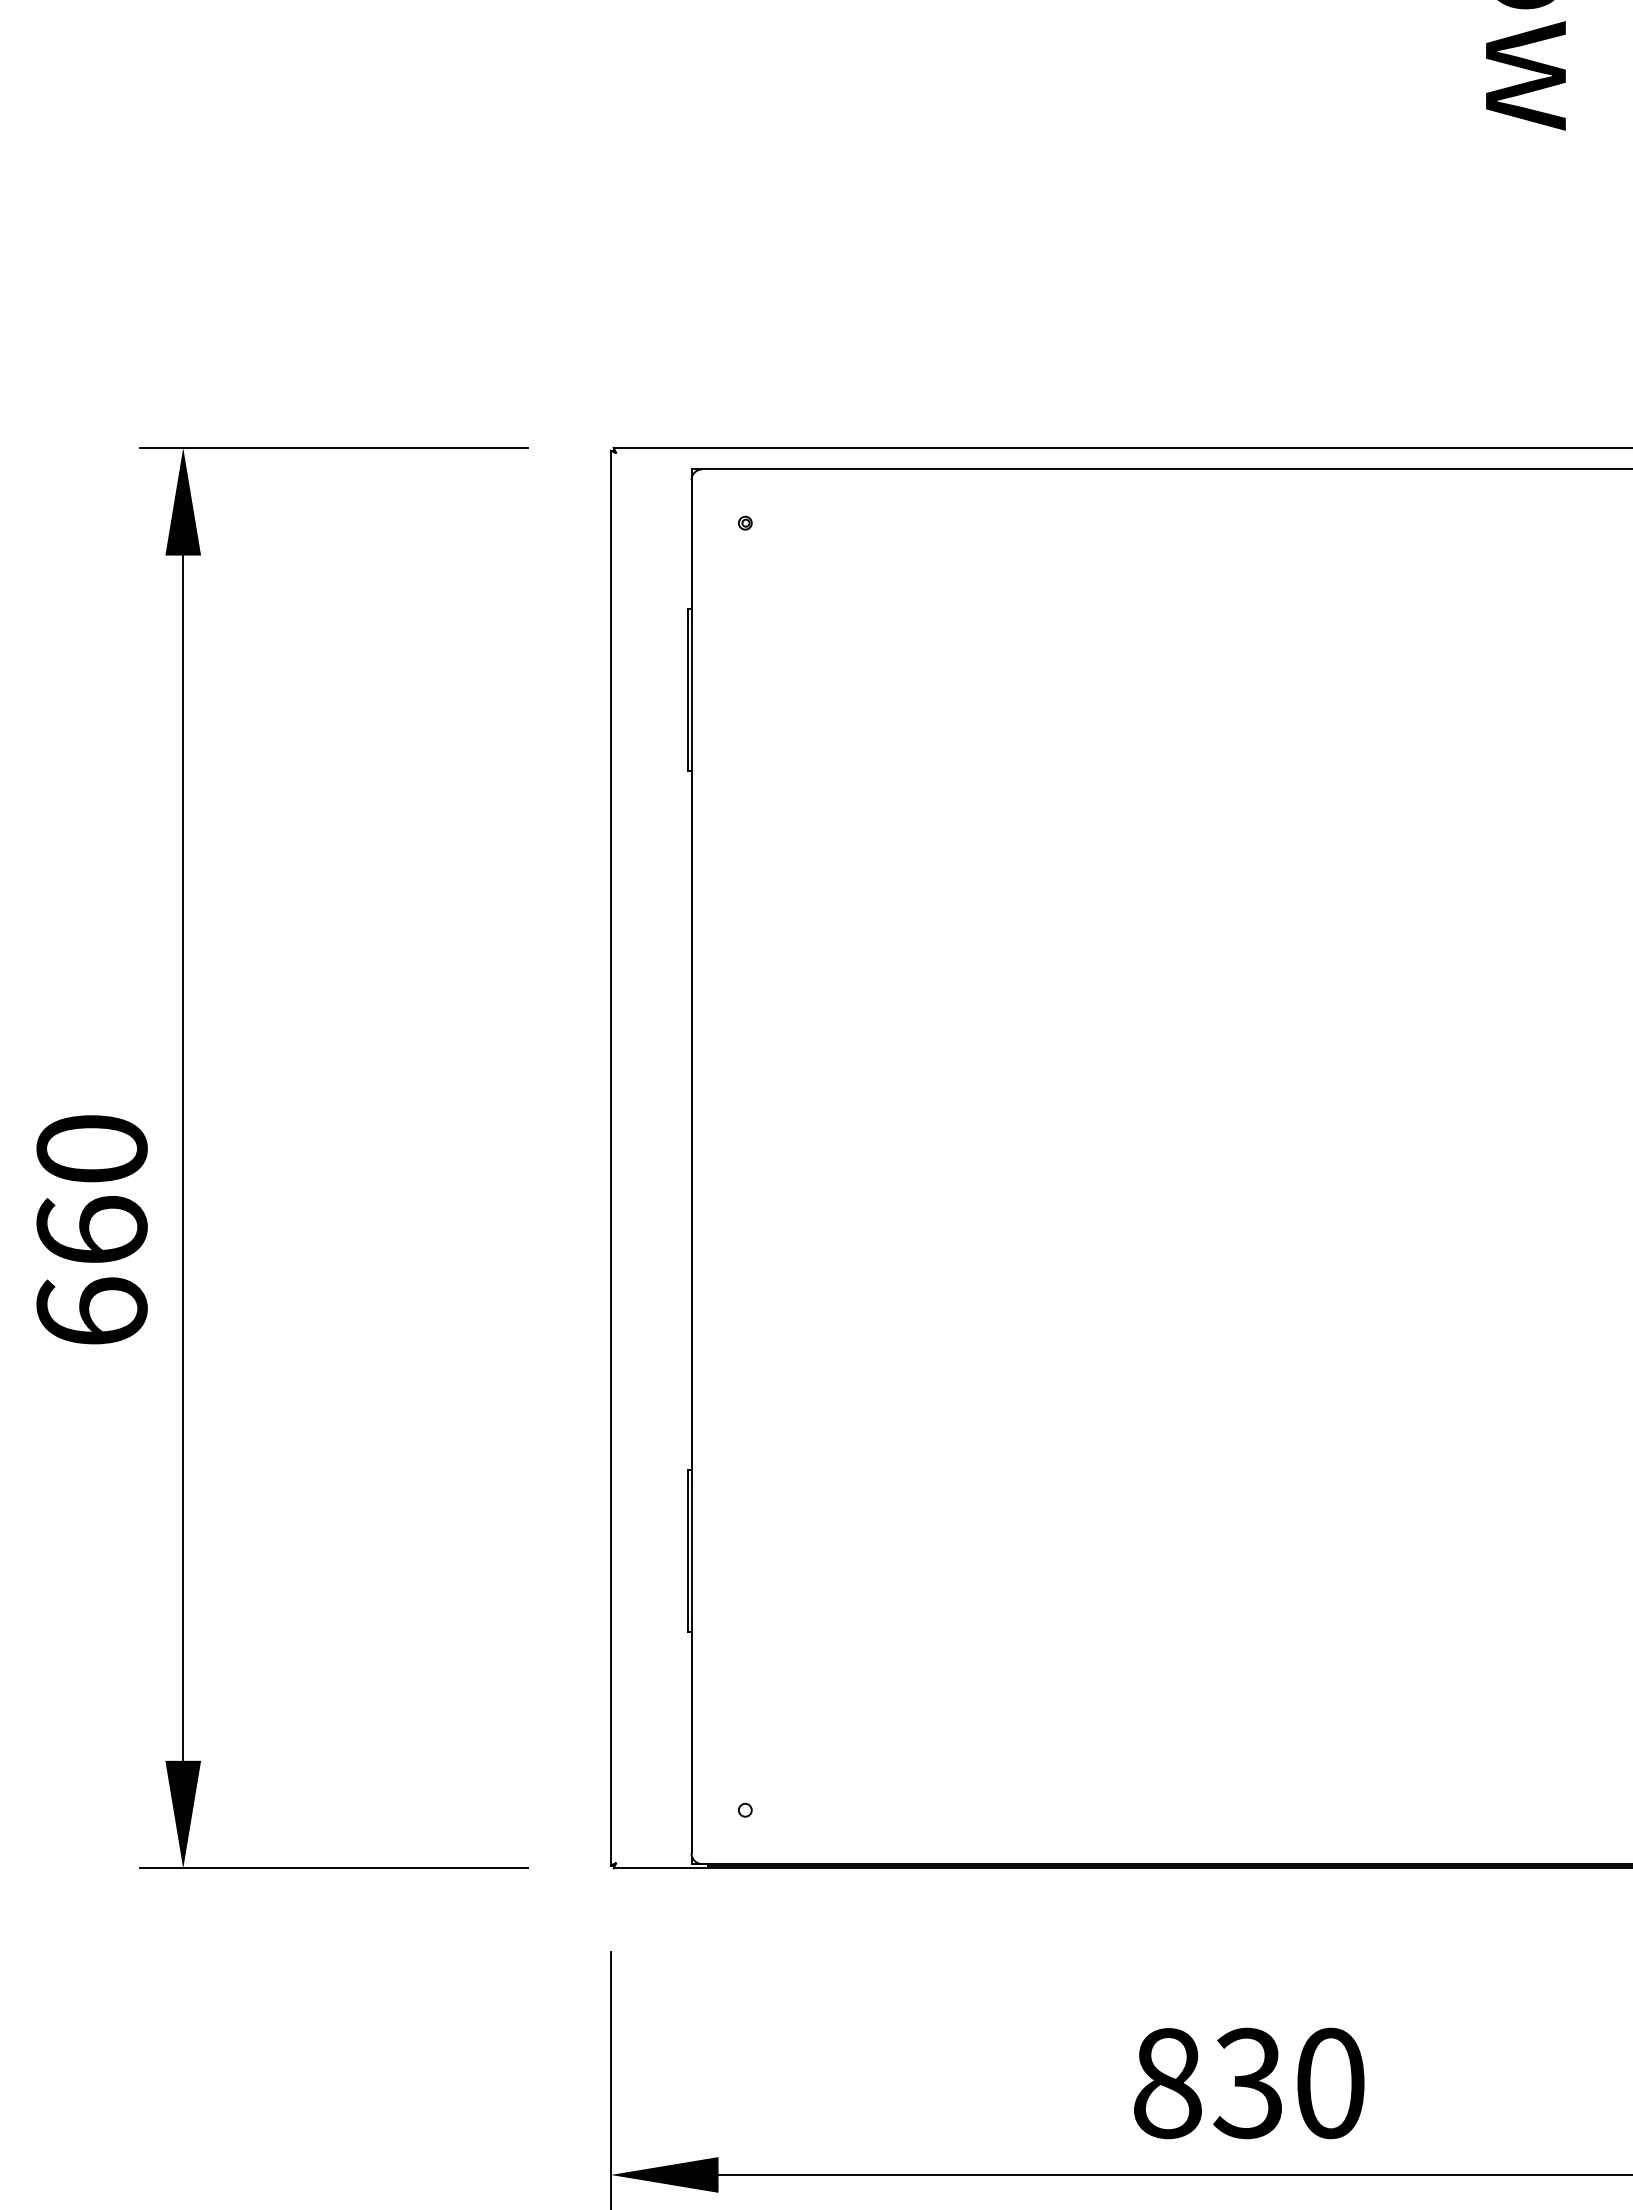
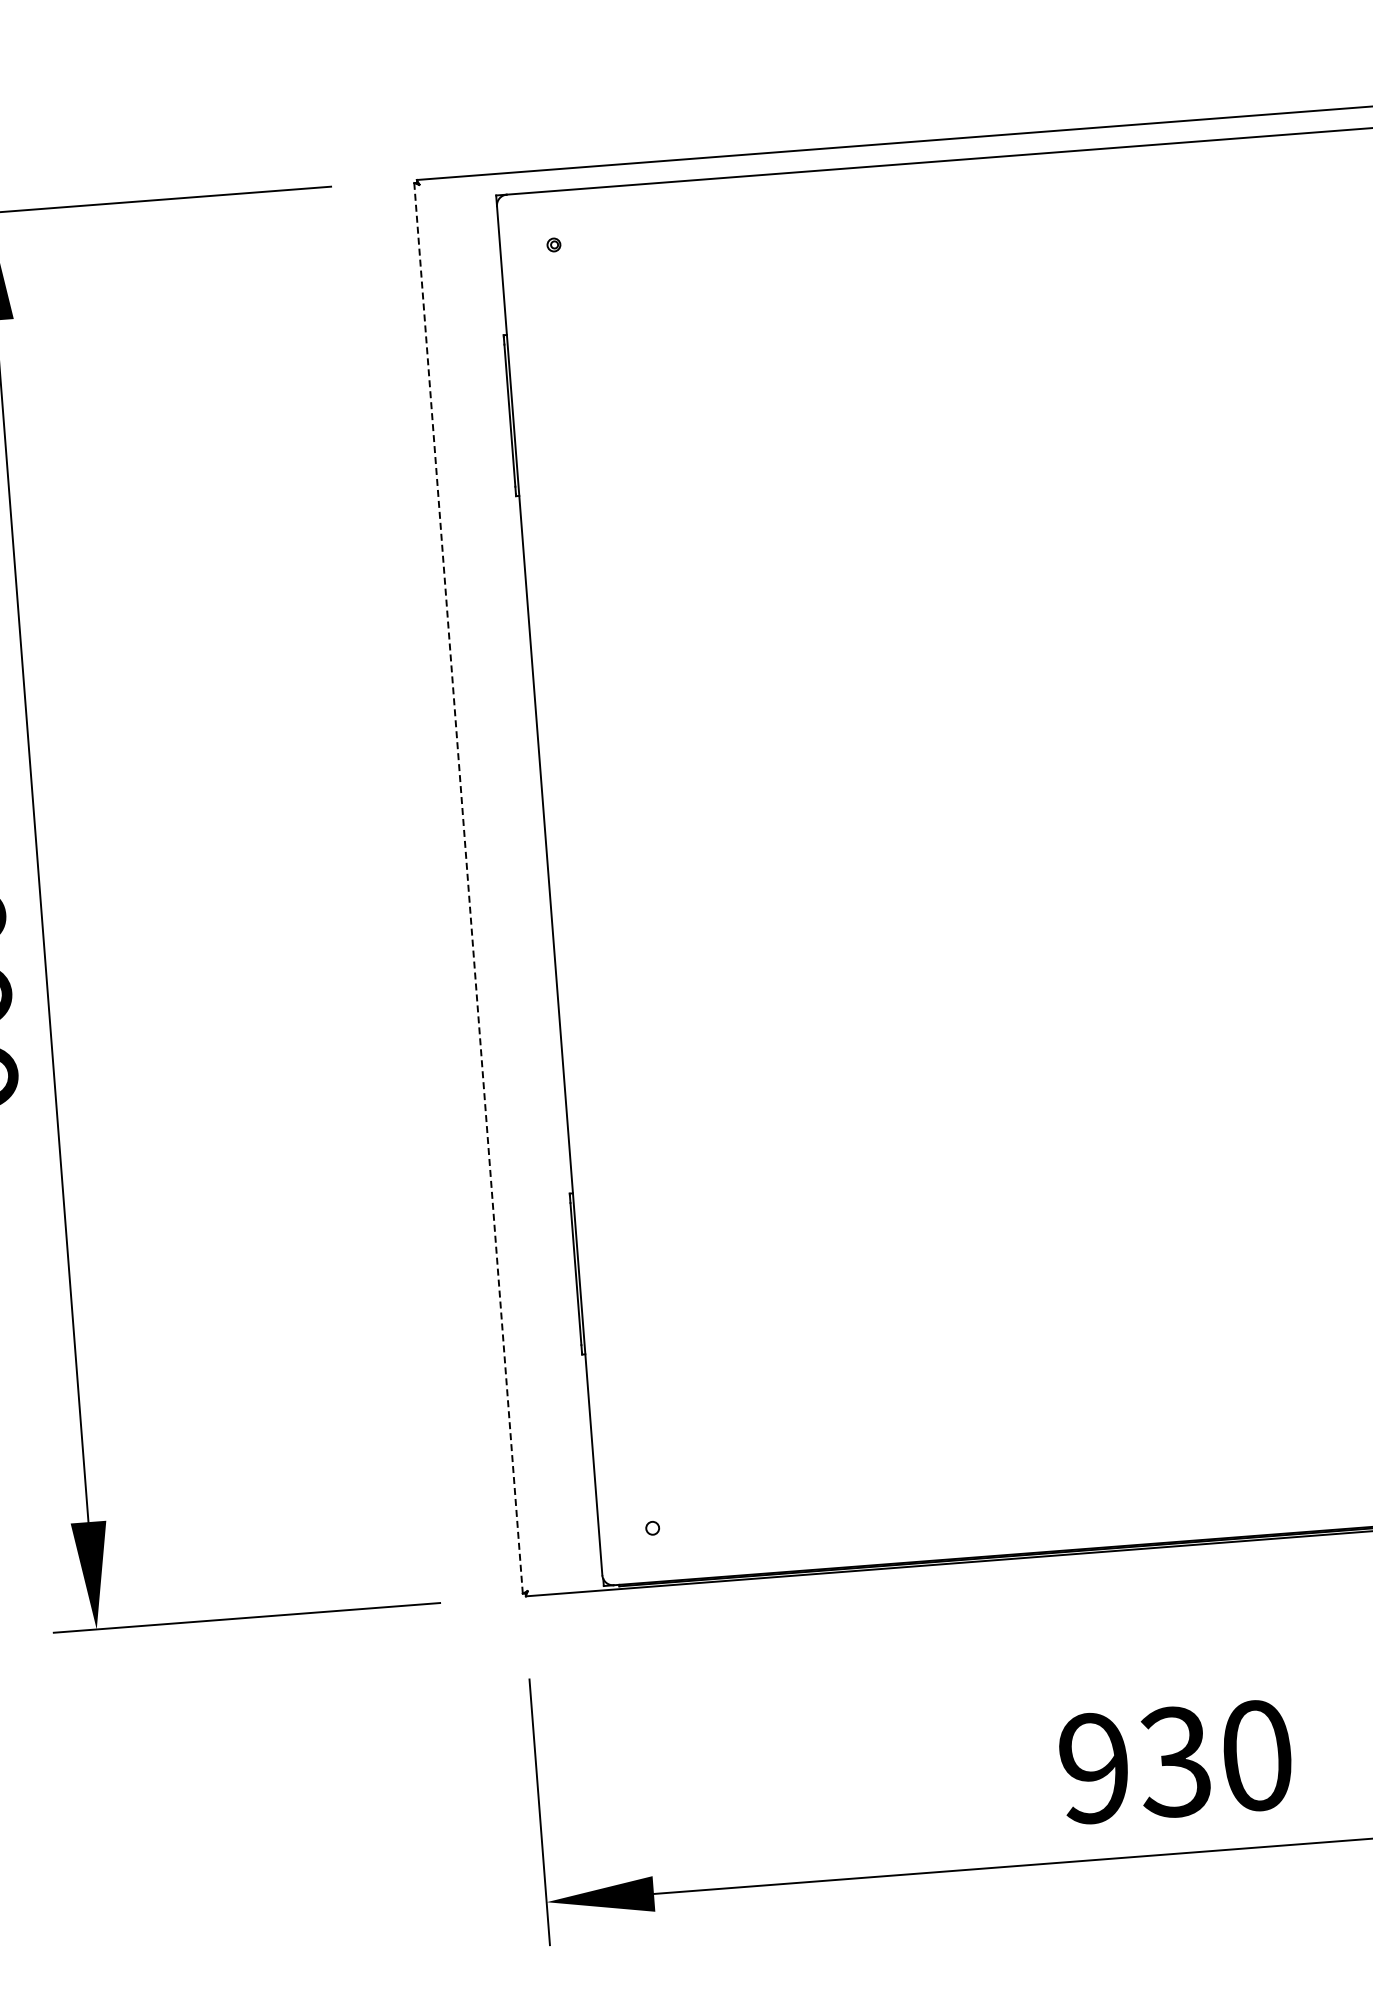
line: (610, 1157) -> (468, 887), solid -> dashed
text: (1167, 2083) -> (1094, 1768), 830 -> 930

